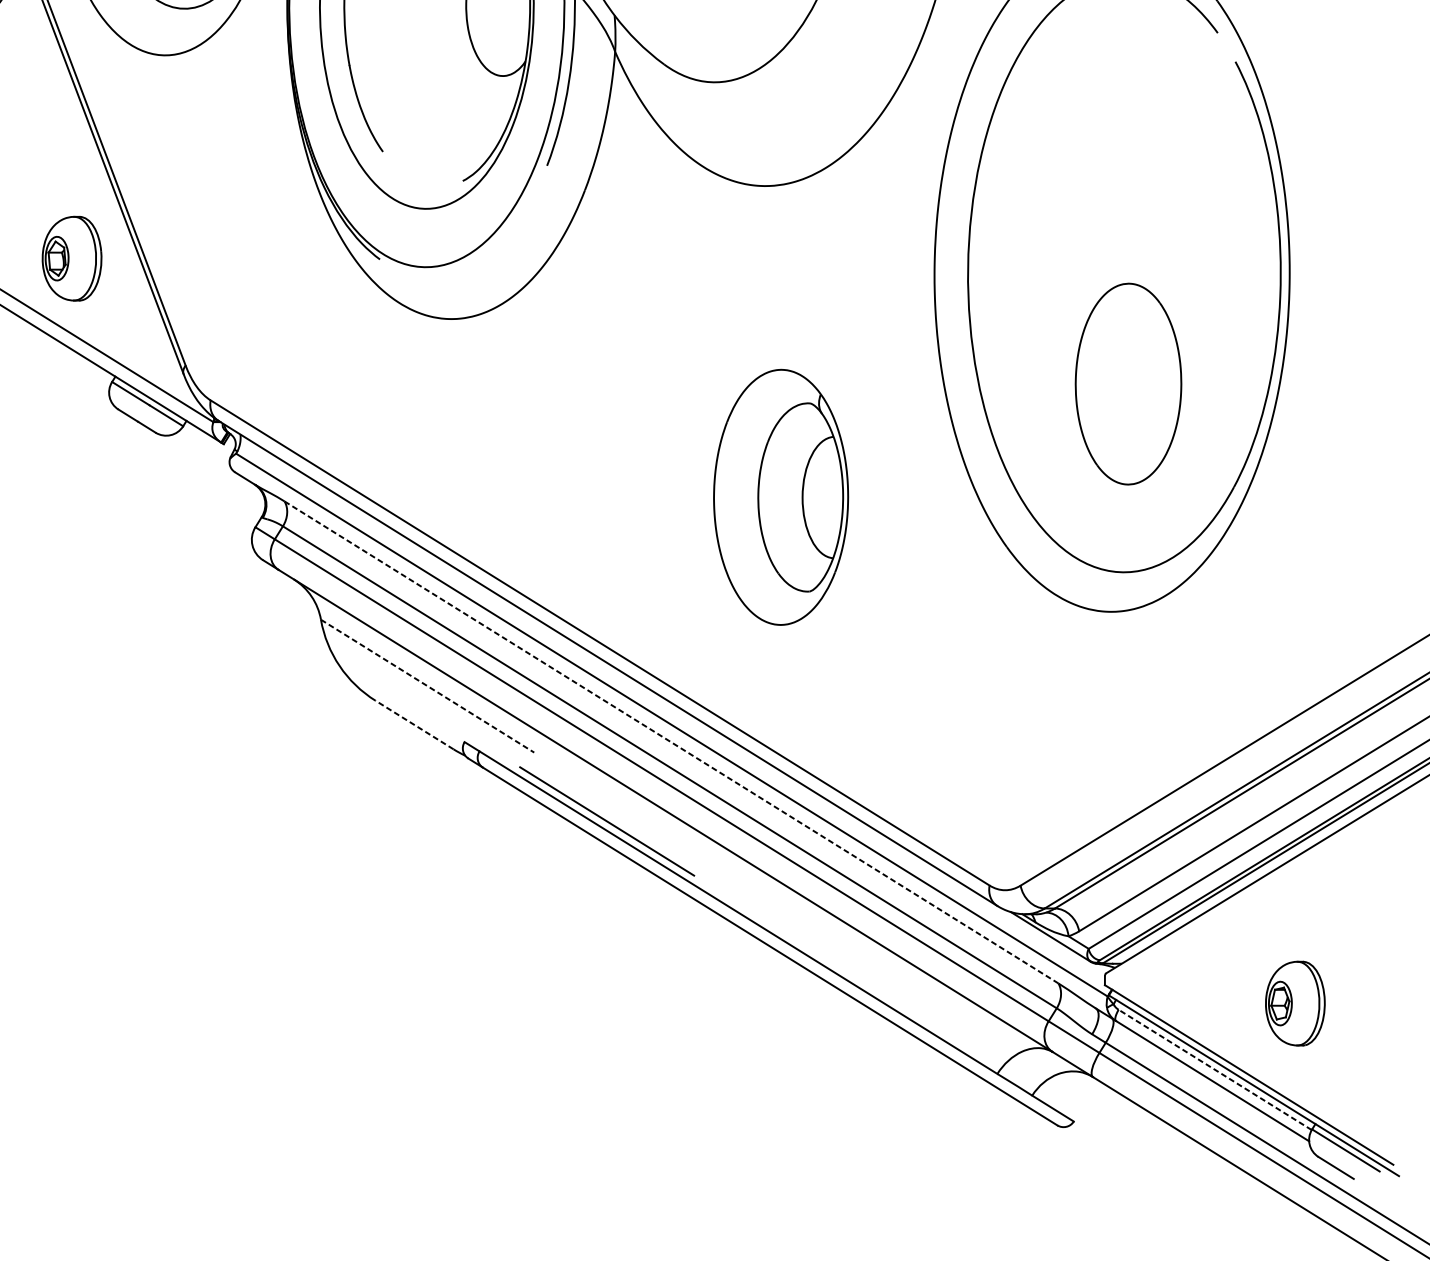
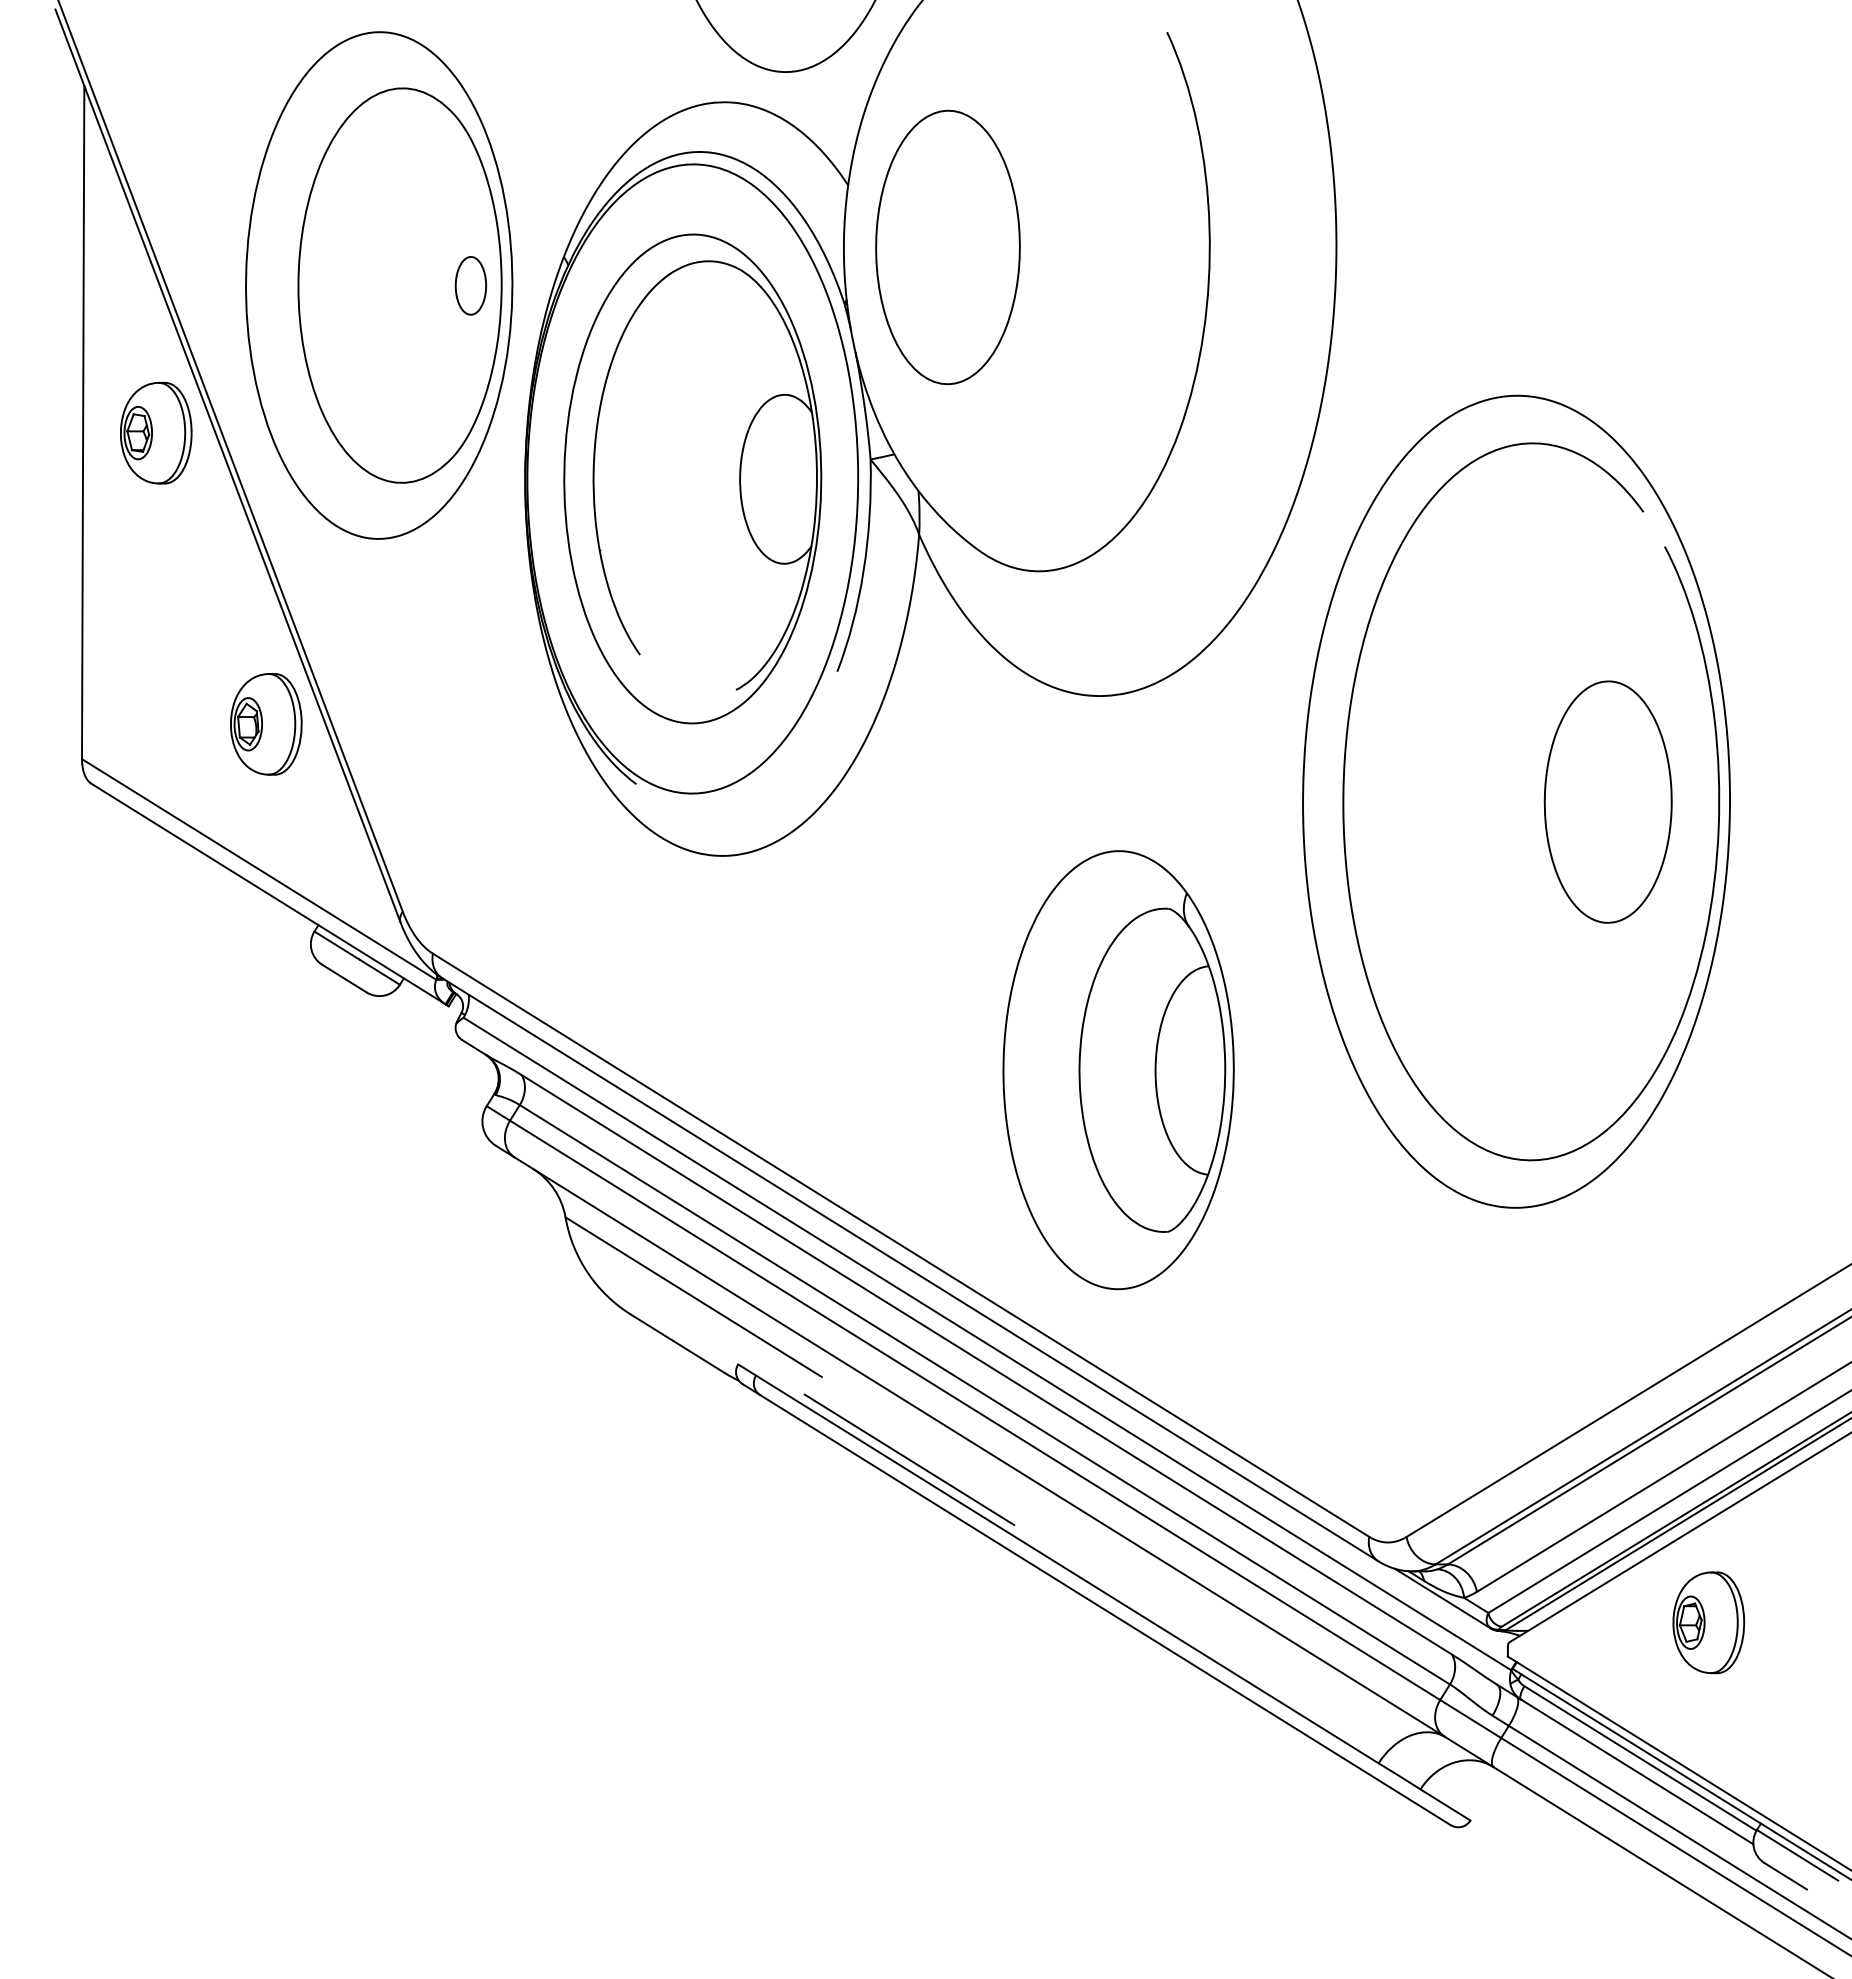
part: (72, 258) -> (266, 724), moved
part: (1127, 383) -> (1607, 801), moved
part: (781, 497) -> (1118, 1070), size x1.43
line: (428, 686) -> (694, 1297), dashed -> solid
line: (414, 724) -> (677, 1343), dashed -> solid
line: (671, 742) -> (986, 1364), dashed -> solid
part: (1295, 1003) -> (1708, 1622), moved
line: (1215, 1069) -> (1640, 1758), dashed -> solid

